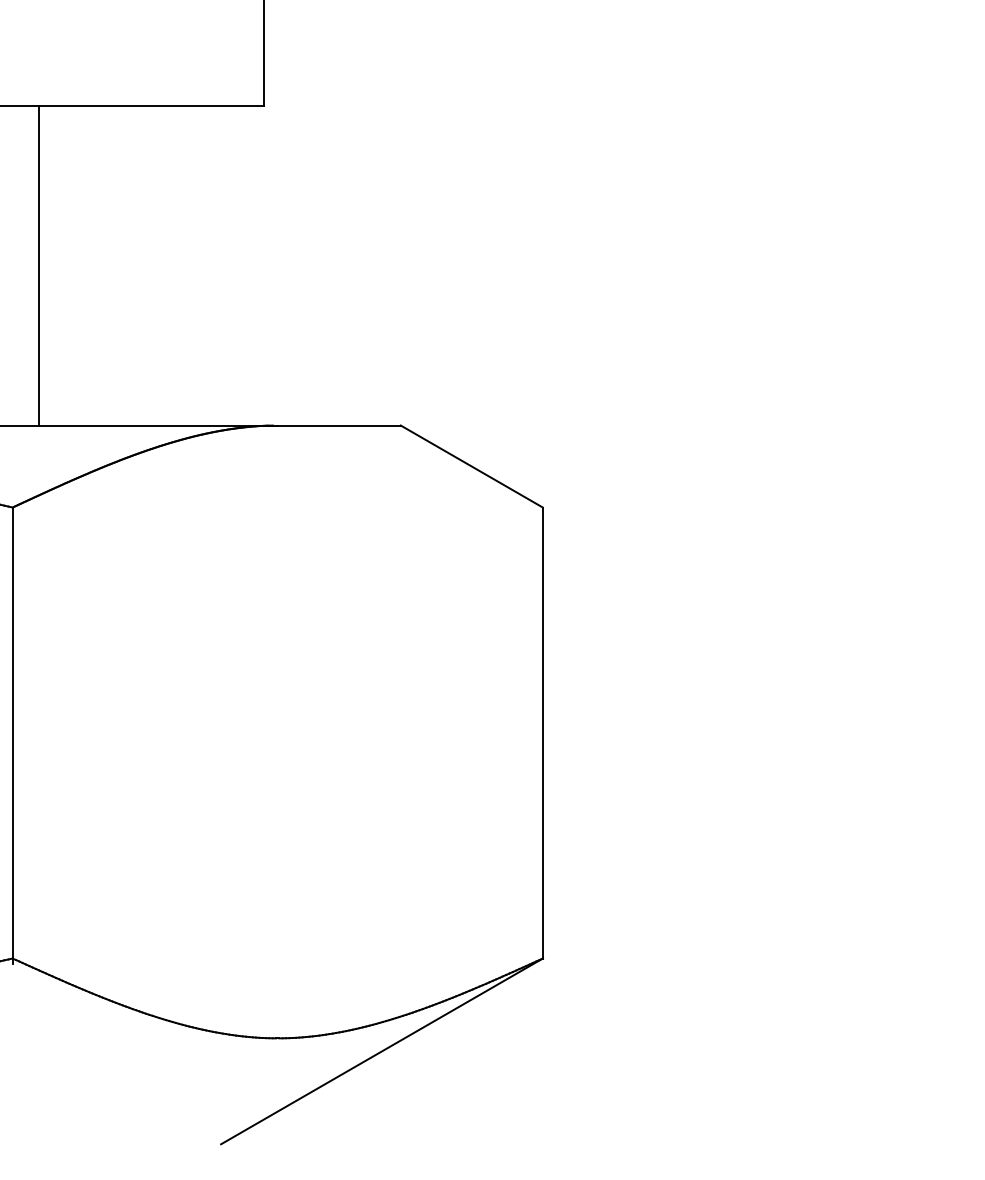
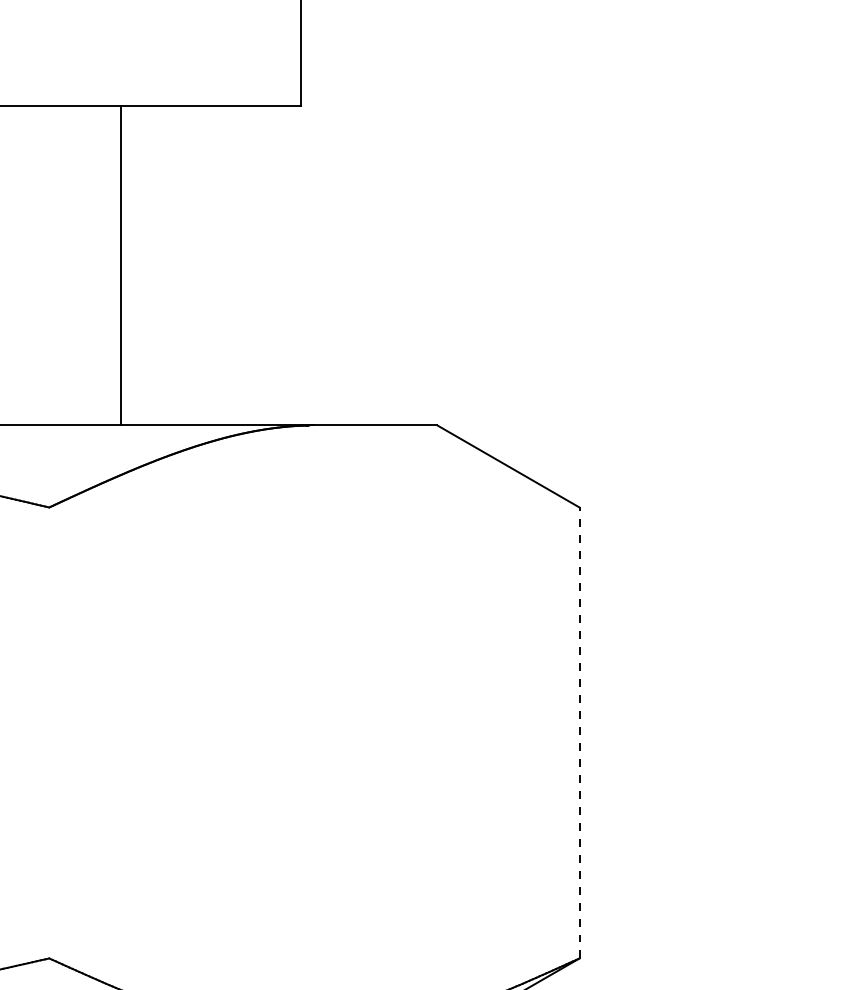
line: (39, 265) -> (121, 265), moved
line: (542, 732) -> (579, 732), solid -> dashed
line: (12, 735) -> (49, 735), removed

